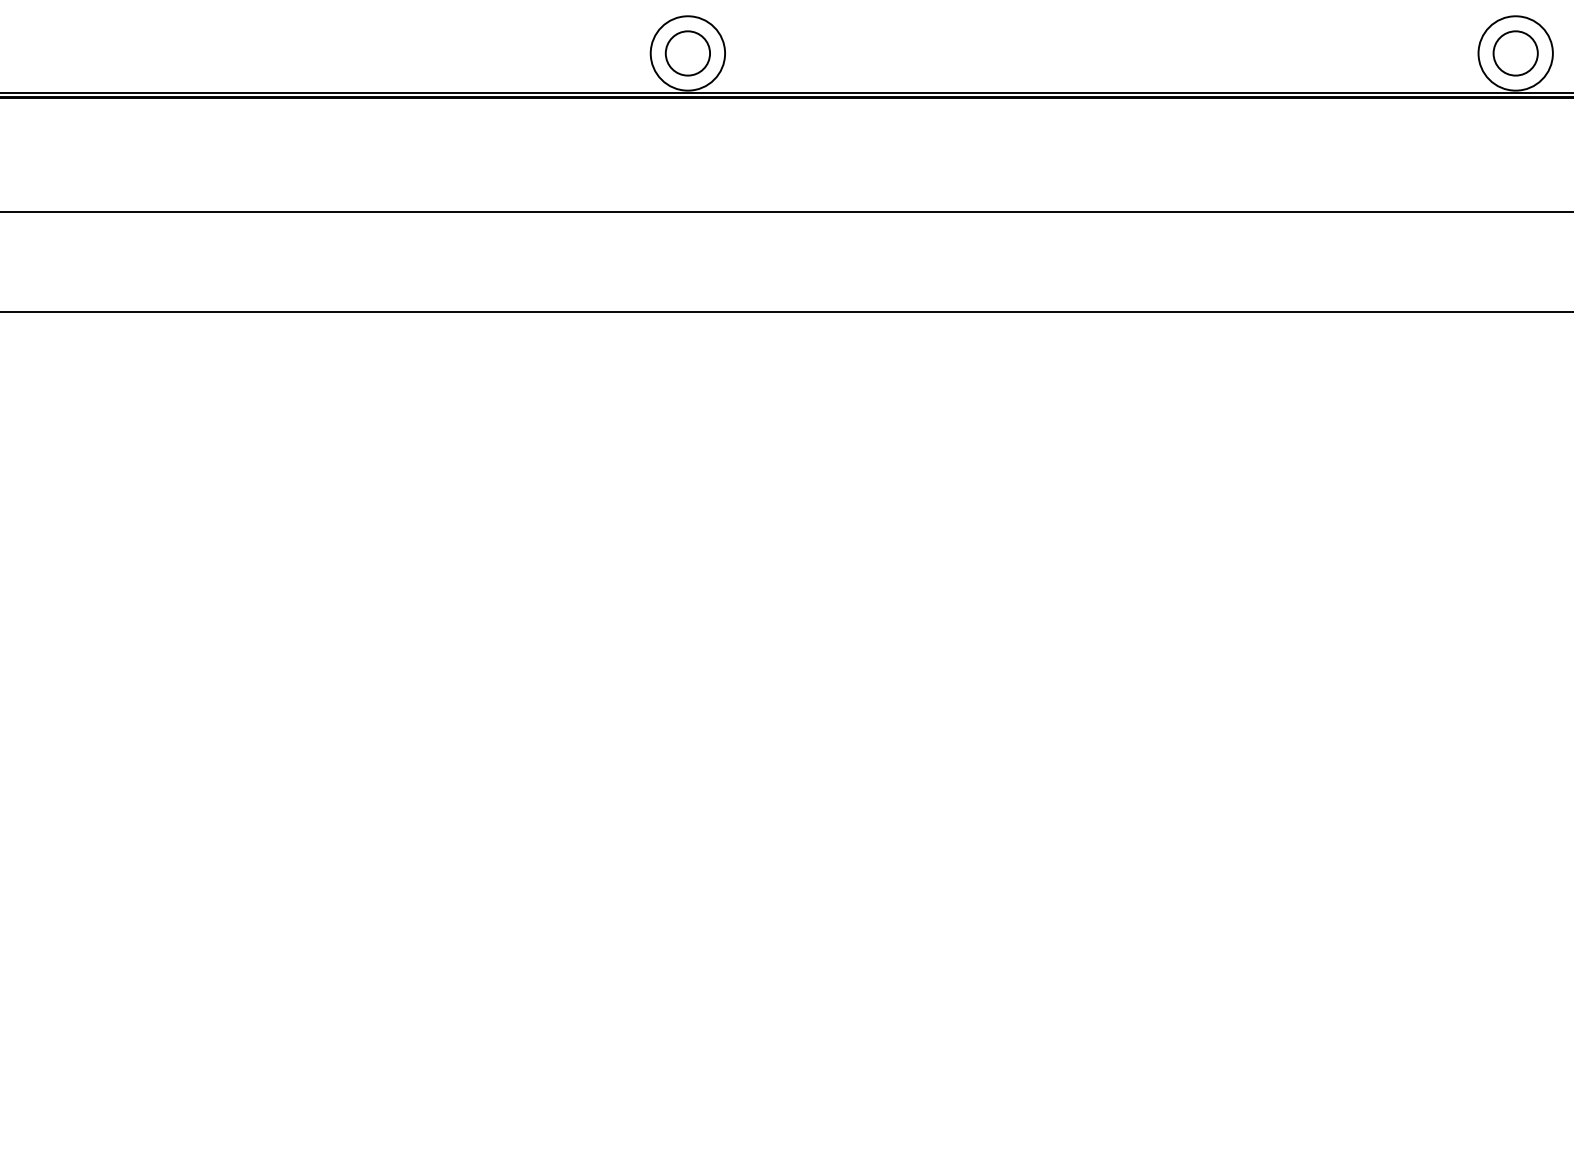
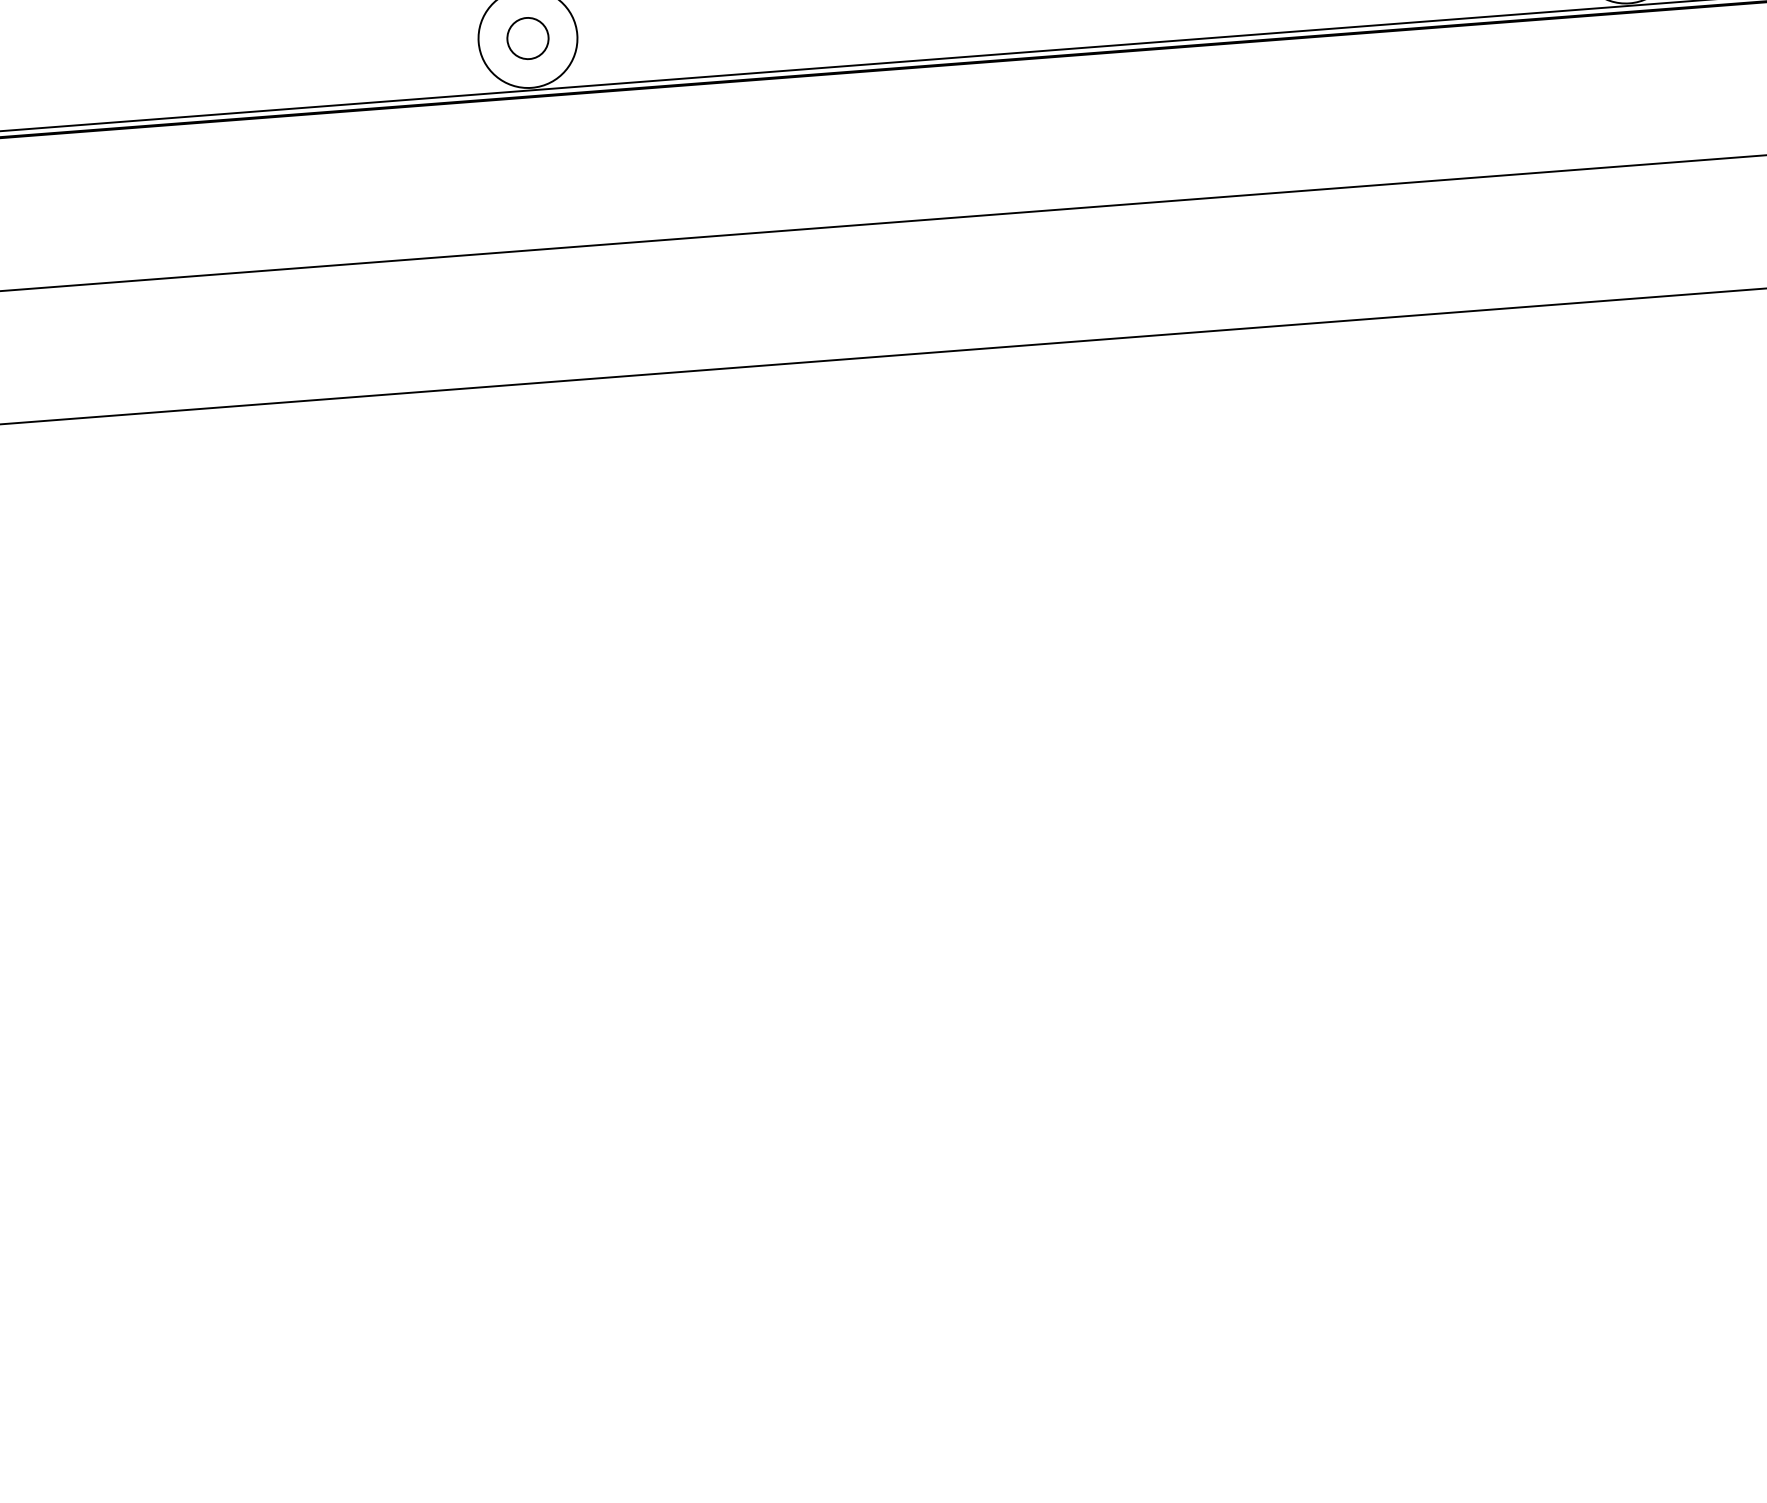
circle: (687, 53) -> (527, 38), size x0.7

